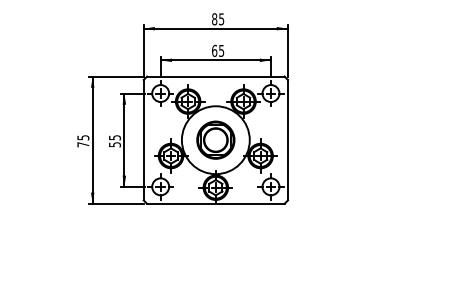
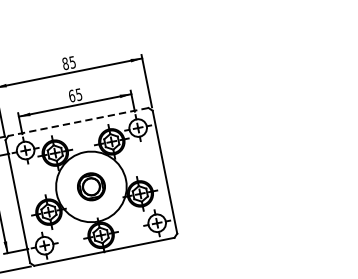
line: (215, 76) -> (78, 121), solid -> dashed
part: (215, 139) -> (90, 186), size x0.7

